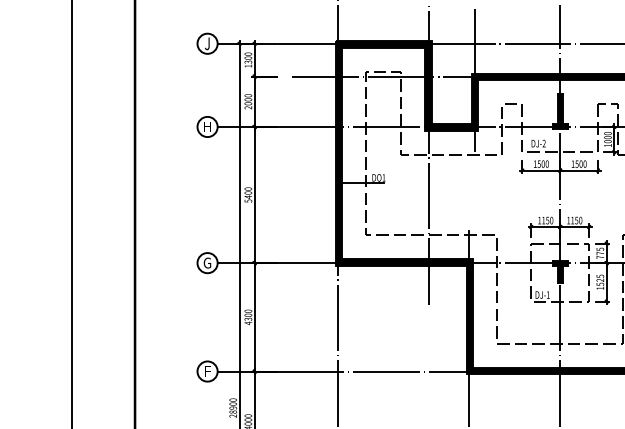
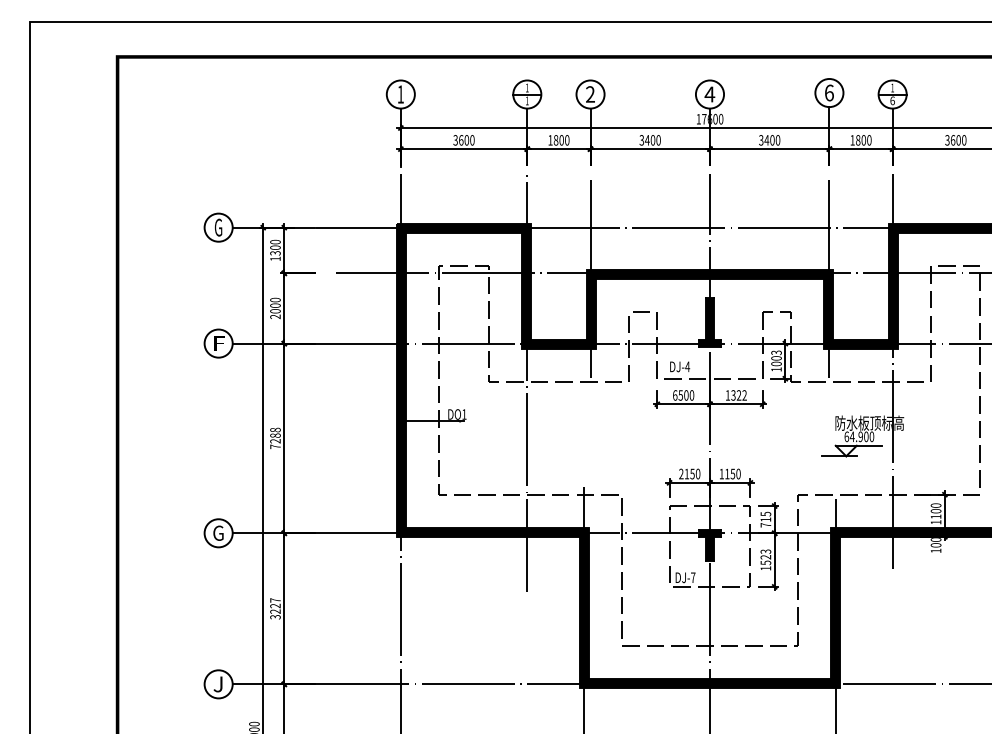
text: (207, 43) -> (218, 227), J -> G
text: (208, 126) -> (219, 343), H -> F
text: (607, 133) -> (776, 352), 1000 -> 1003
text: (544, 143) -> (687, 366), DJ-2 -> DJ-4
text: (535, 164) -> (675, 395), 1500 -> 6500
text: (580, 164) -> (738, 395), 1500 -> 1322
text: (248, 195) -> (275, 438), 5400 -> 7288
text: (539, 220) -> (681, 473), 1150 -> 2150
text: (600, 253) -> (765, 519), 775 -> 715
text: (600, 276) -> (765, 551), 1525 -> 1523
text: (548, 294) -> (693, 577), DJ-1 -> DJ-7
text: (248, 317) -> (275, 608), 4300 -> 3227
text: (207, 371) -> (218, 684), F -> J

